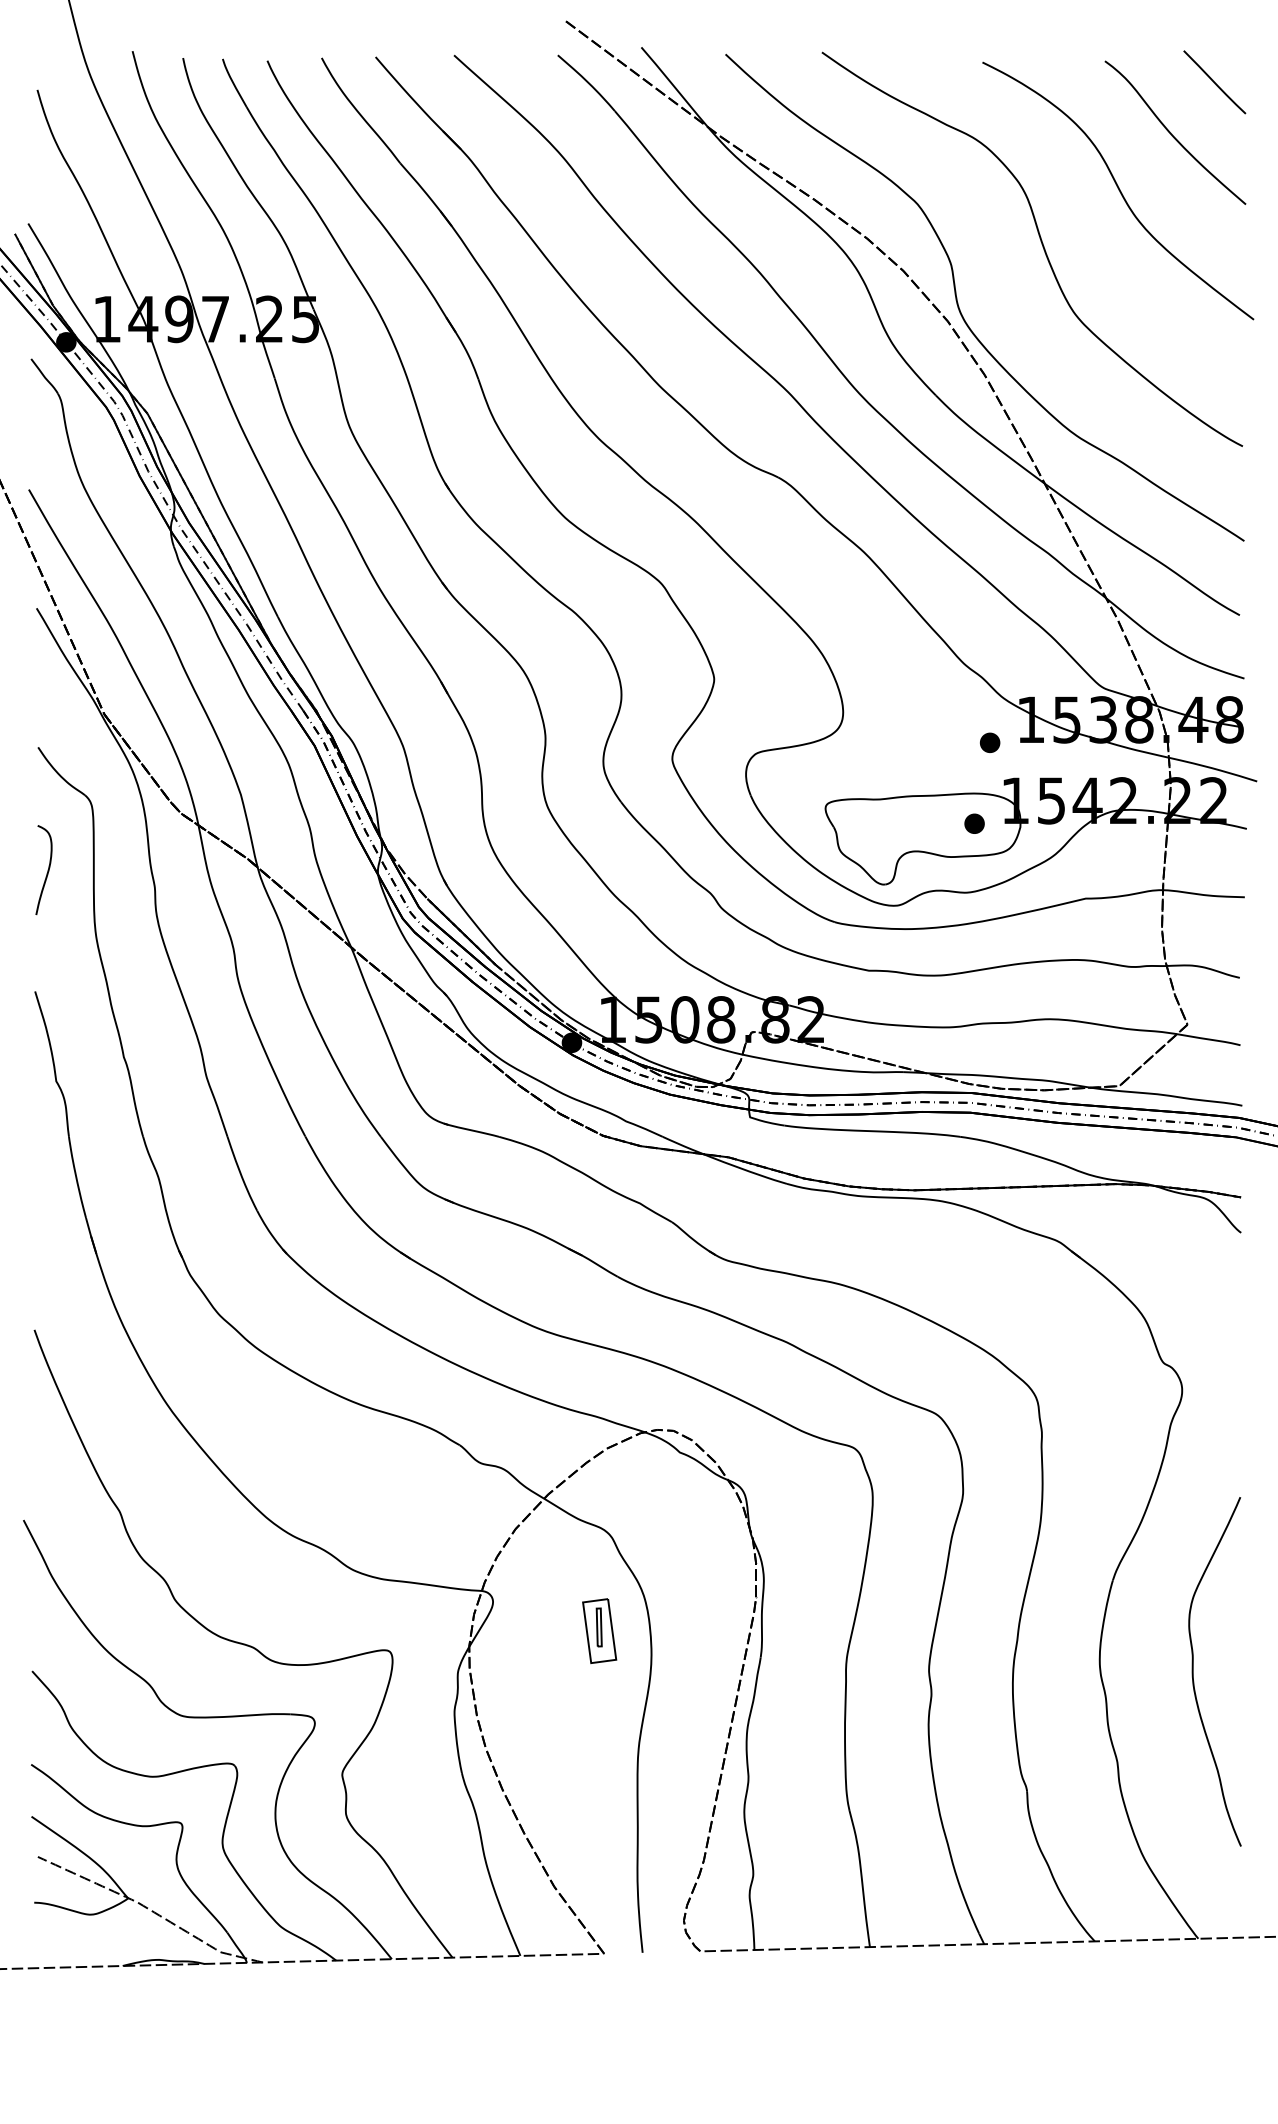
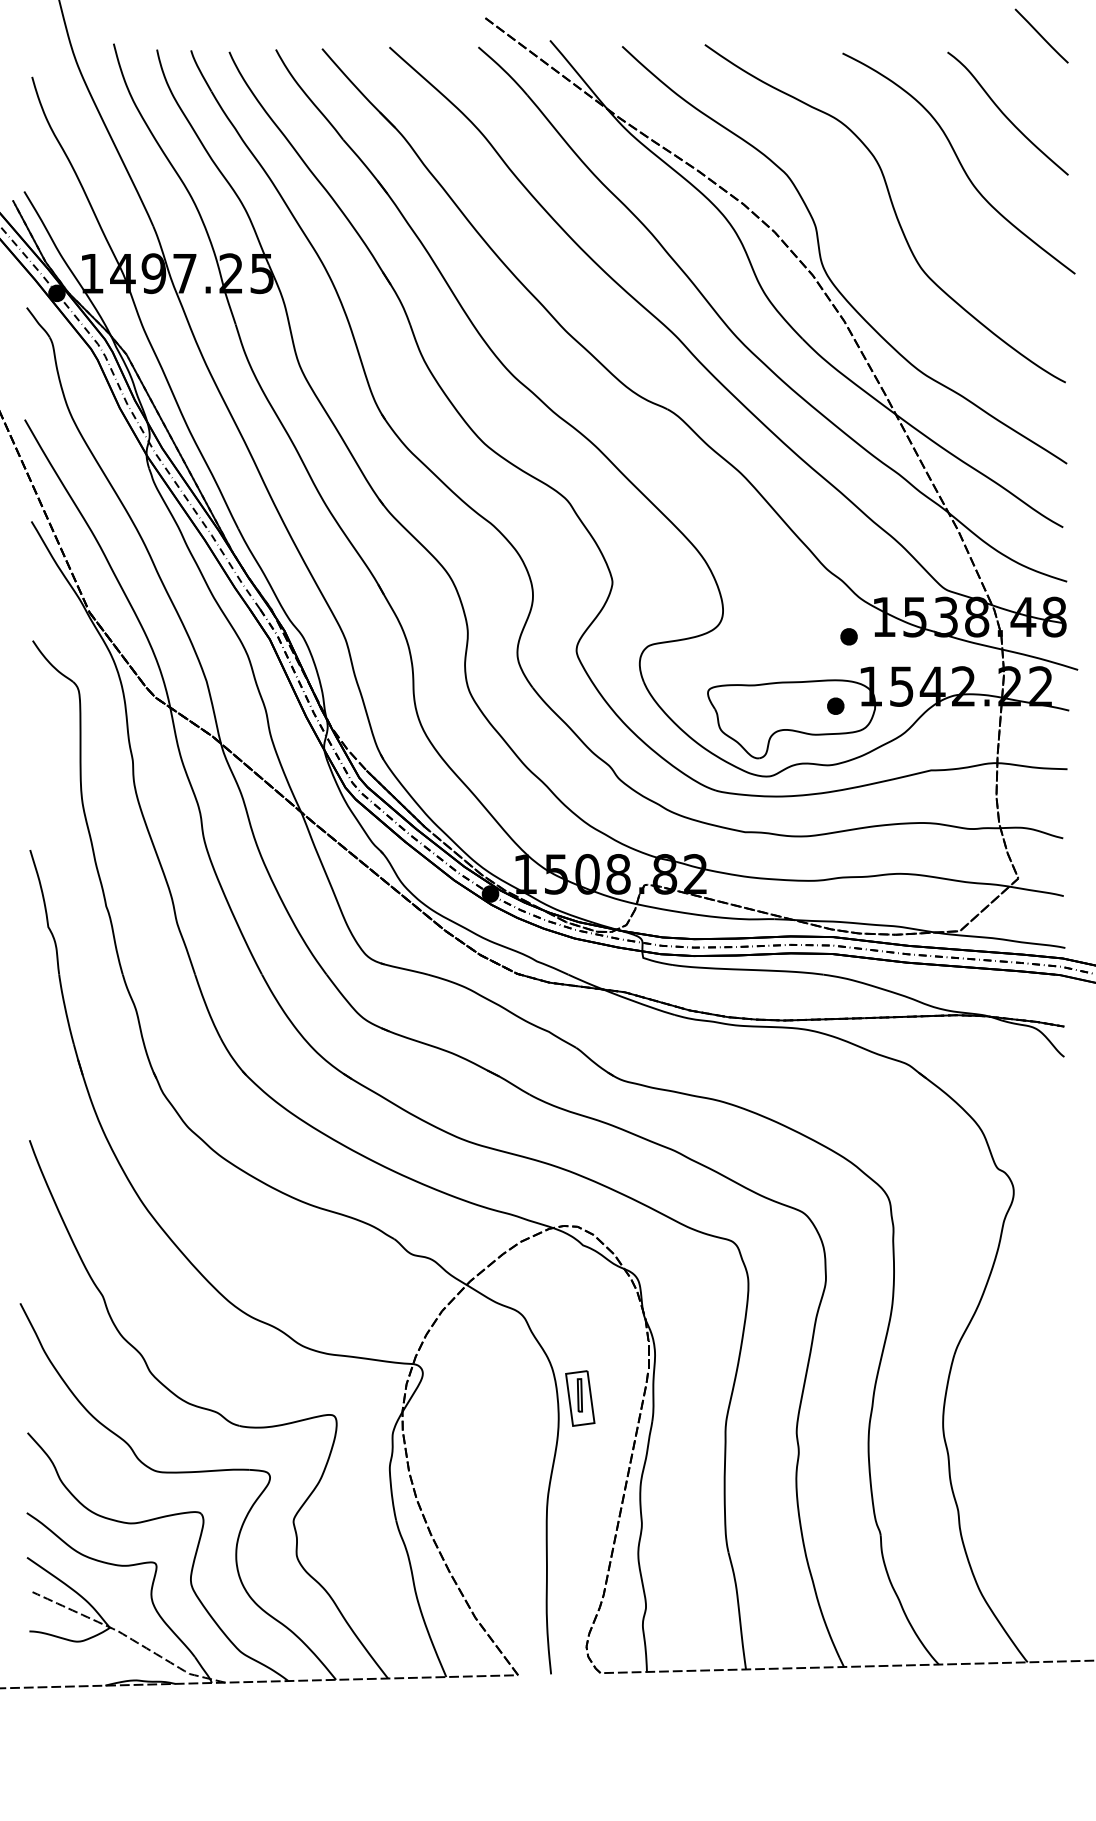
line: (1214, 82) -> (1041, 36), moved
curve: (47, 870) -> (40, 746), removed
part: (599, 1630) -> (580, 1397), moved
curve: (1193, 1671) -> (1023, 1433), removed

